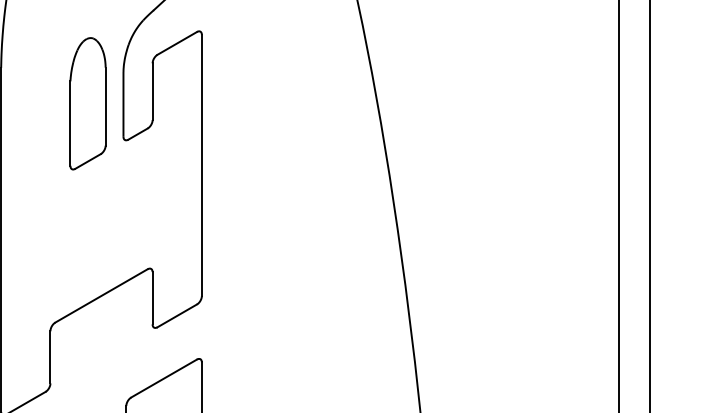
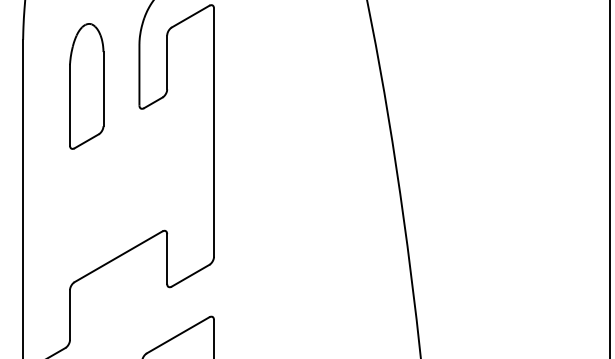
part: (87, 103) -> (86, 86), moved

